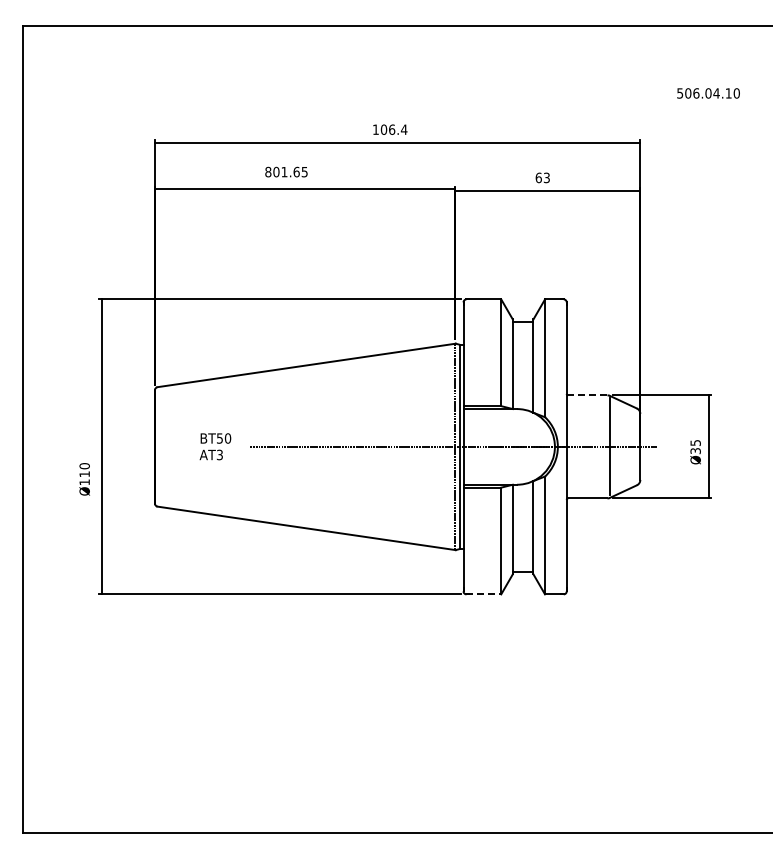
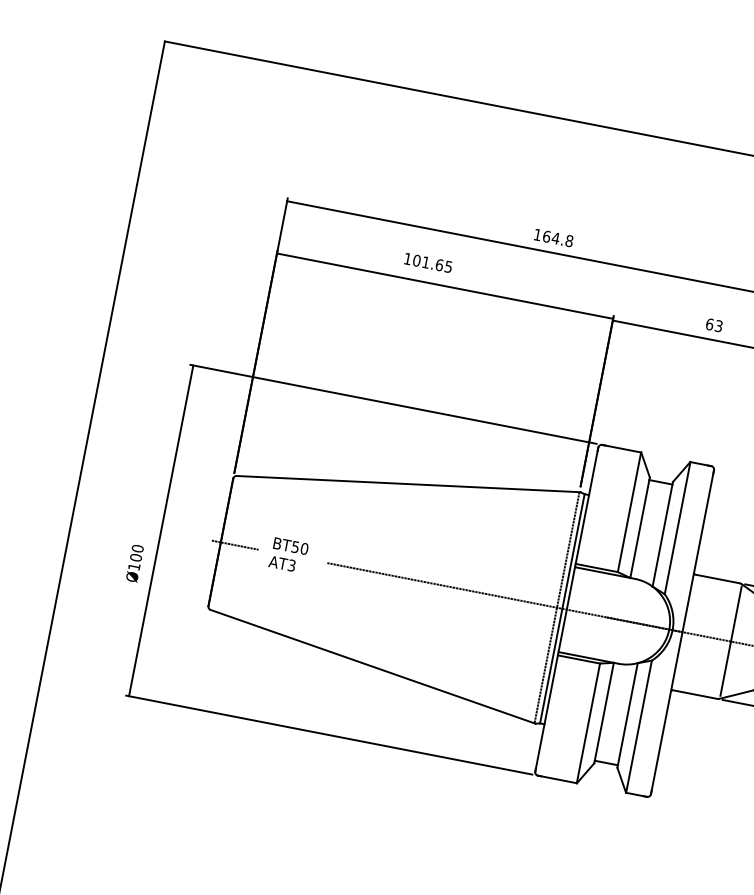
text: (394, 129) -> (558, 238), 106.4 -> 164.8
text: (268, 171) -> (408, 258), 801.65 -> 101.65
line: (587, 395) -> (717, 579), dashed -> solid
line: (167, 446) -> (234, 544), added
text: (84, 474) -> (135, 557), Ø110 -> Ø100
line: (484, 594) -> (558, 779), dashed -> solid

